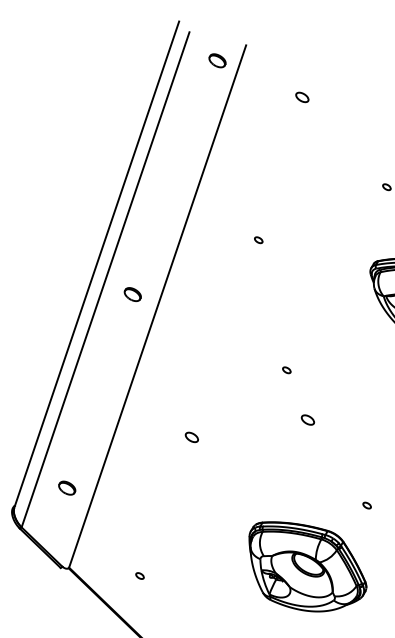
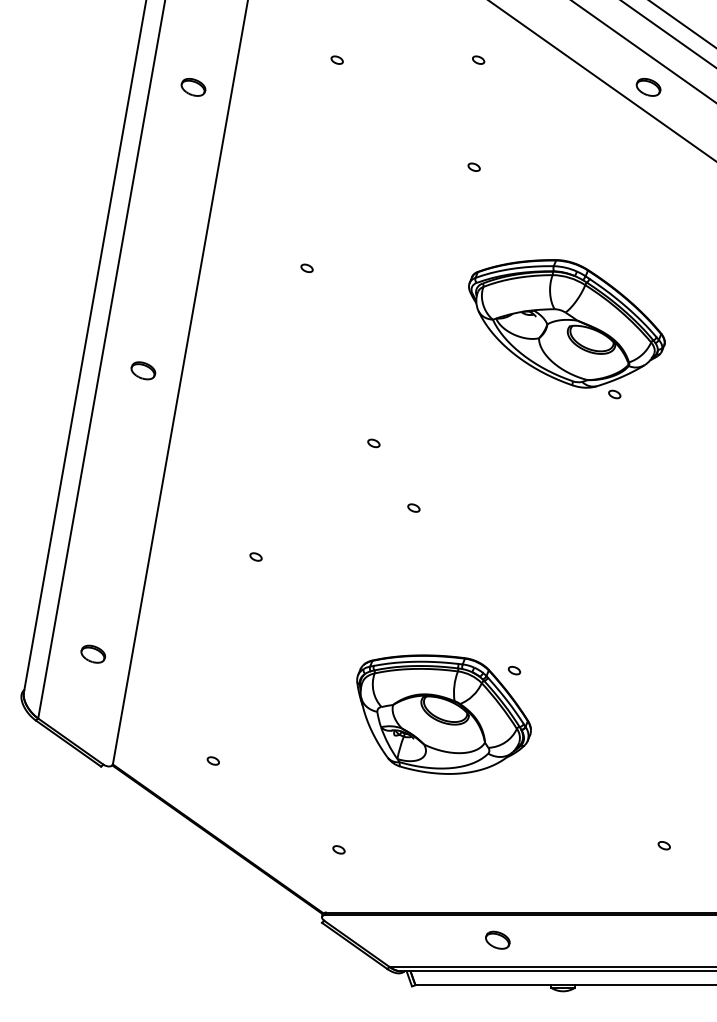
part: (217, 60) -> (193, 87), moved
part: (301, 96) -> (336, 59), size x0.62
part: (307, 419) -> (413, 507), size x0.62
part: (191, 436) -> (255, 556), size x0.62
part: (367, 505) -> (514, 670), moved

